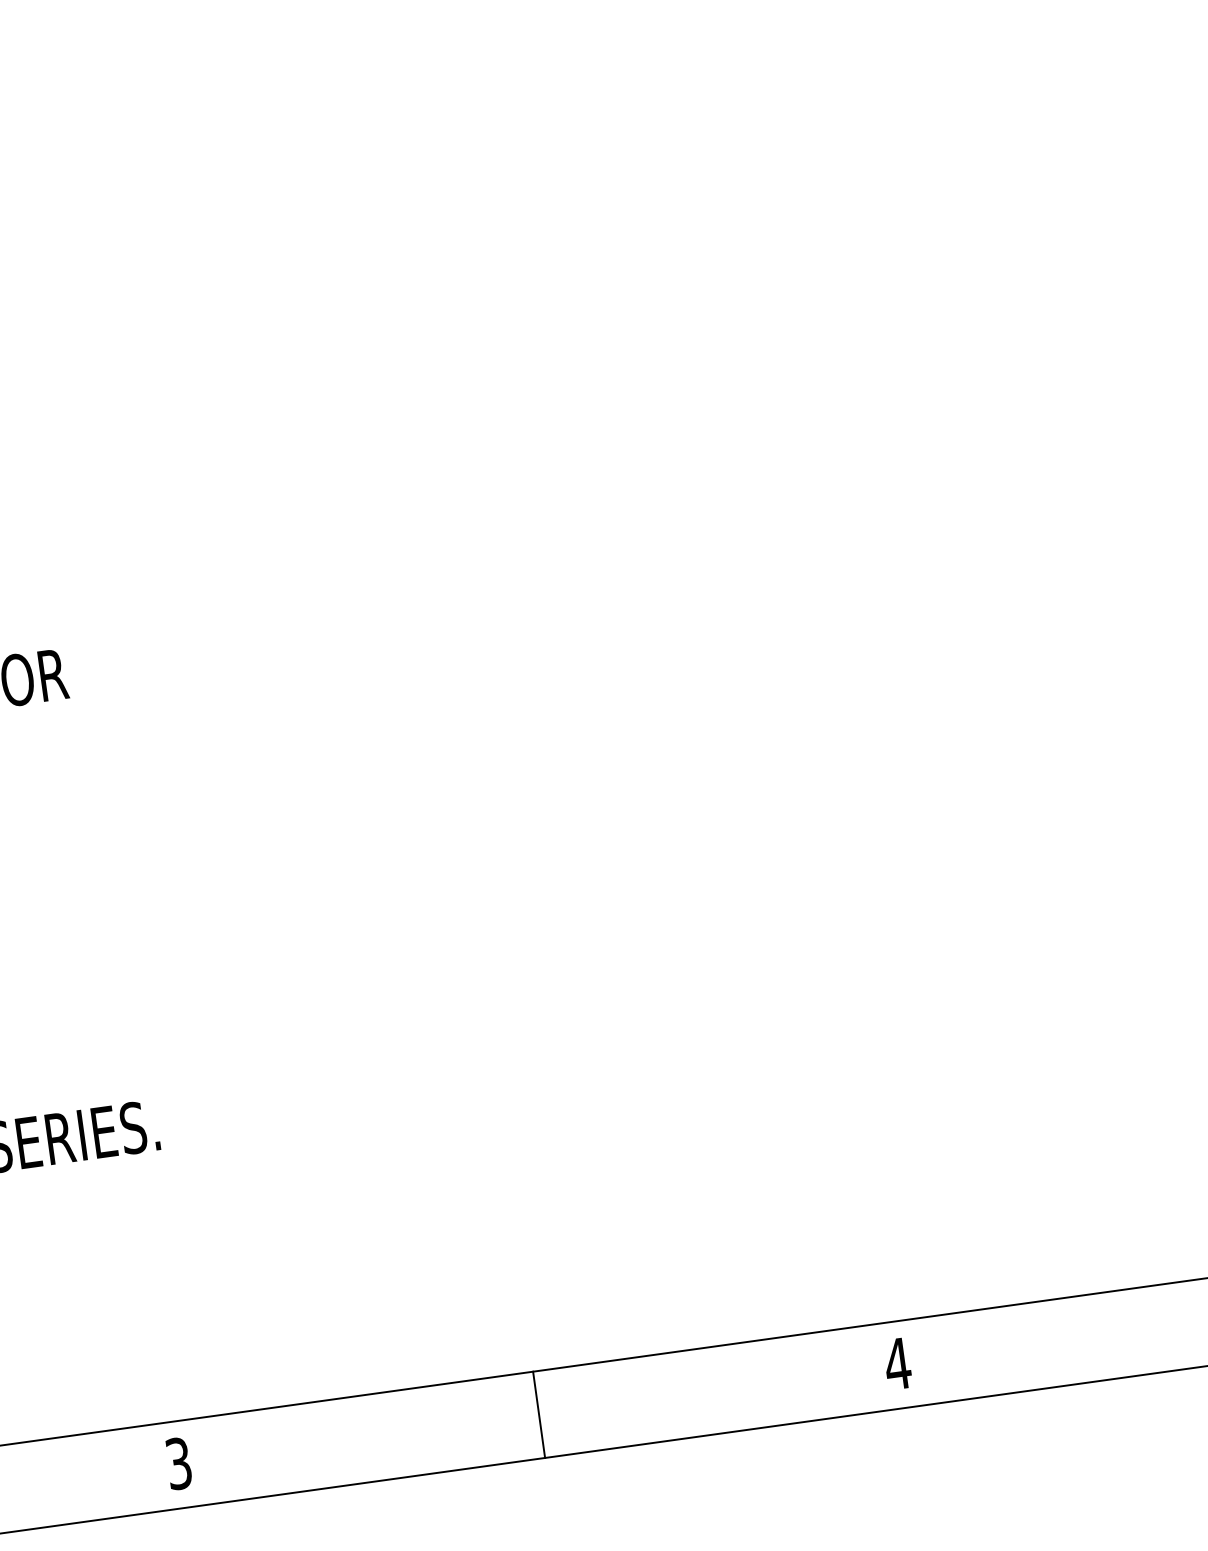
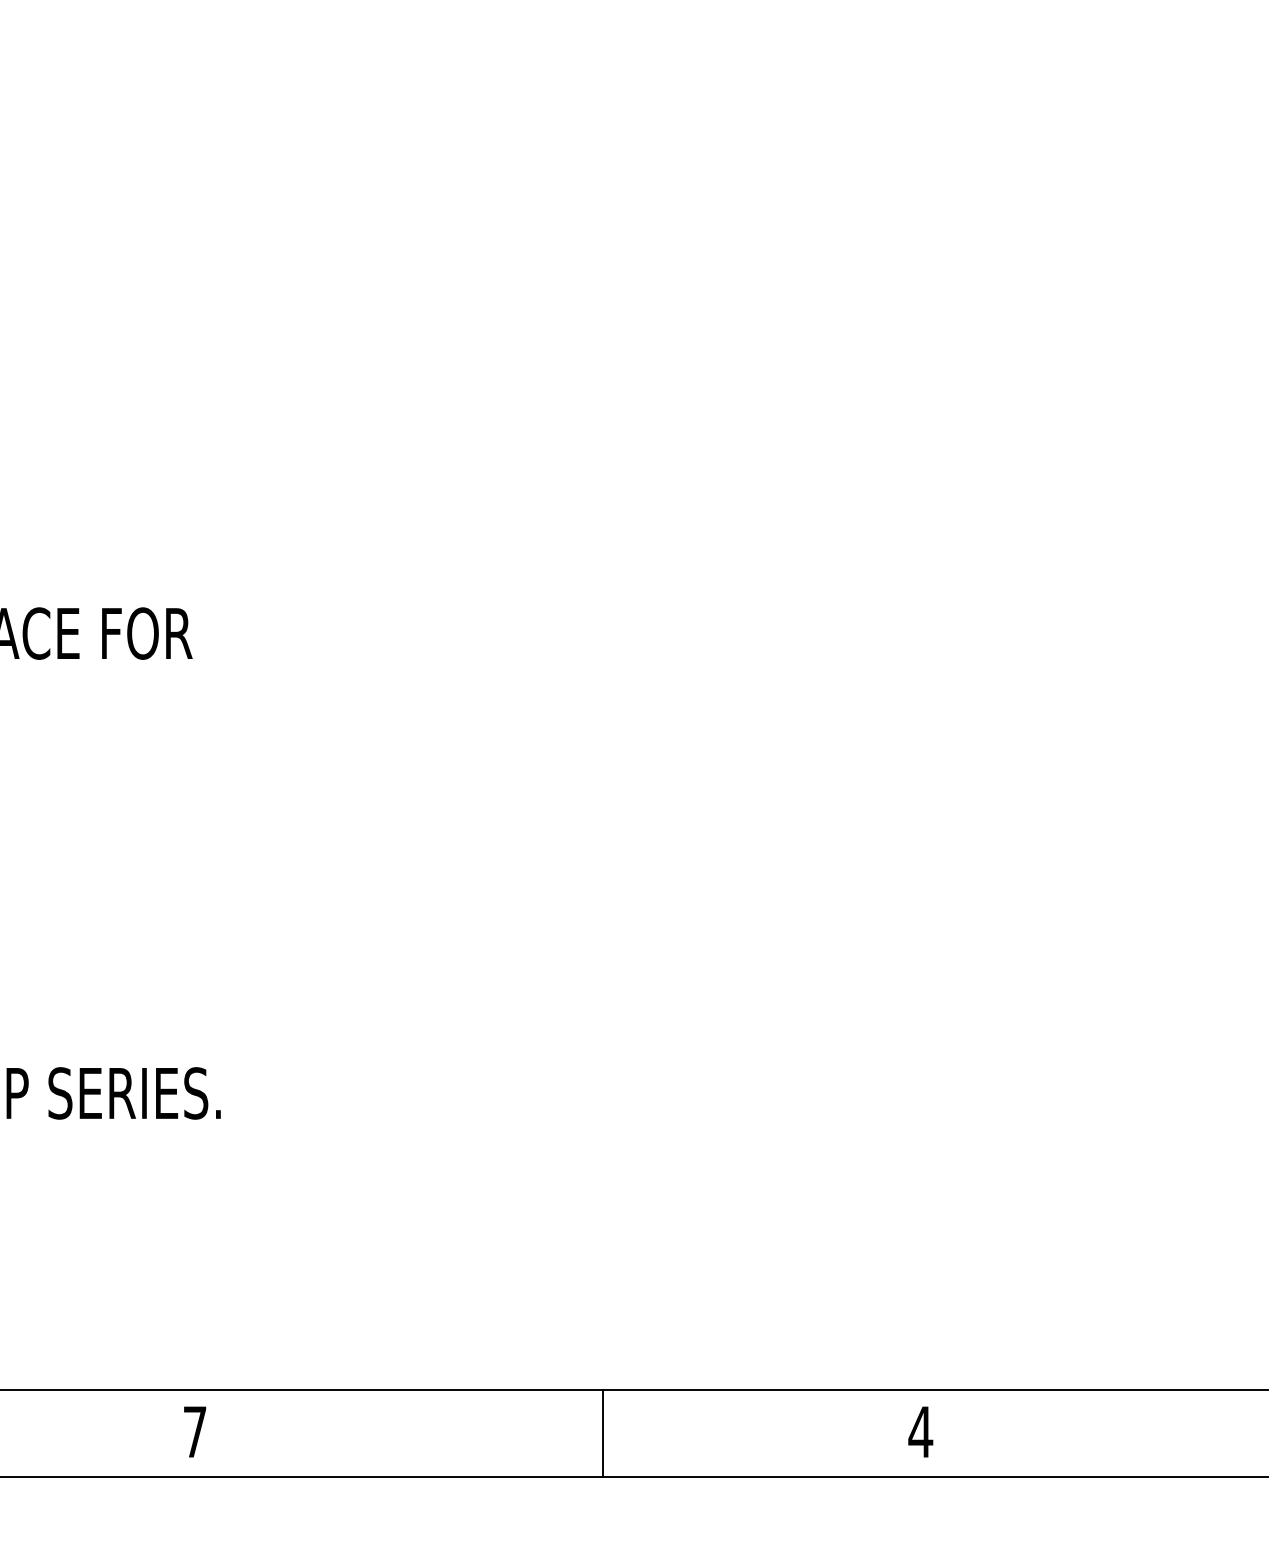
line: (538, 1414) -> (602, 1432), moved
text: (178, 1463) -> (194, 1431), 3 -> 7

